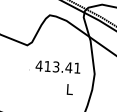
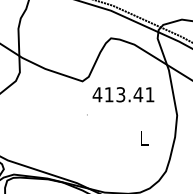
text: (58, 66) -> (123, 94), moved

